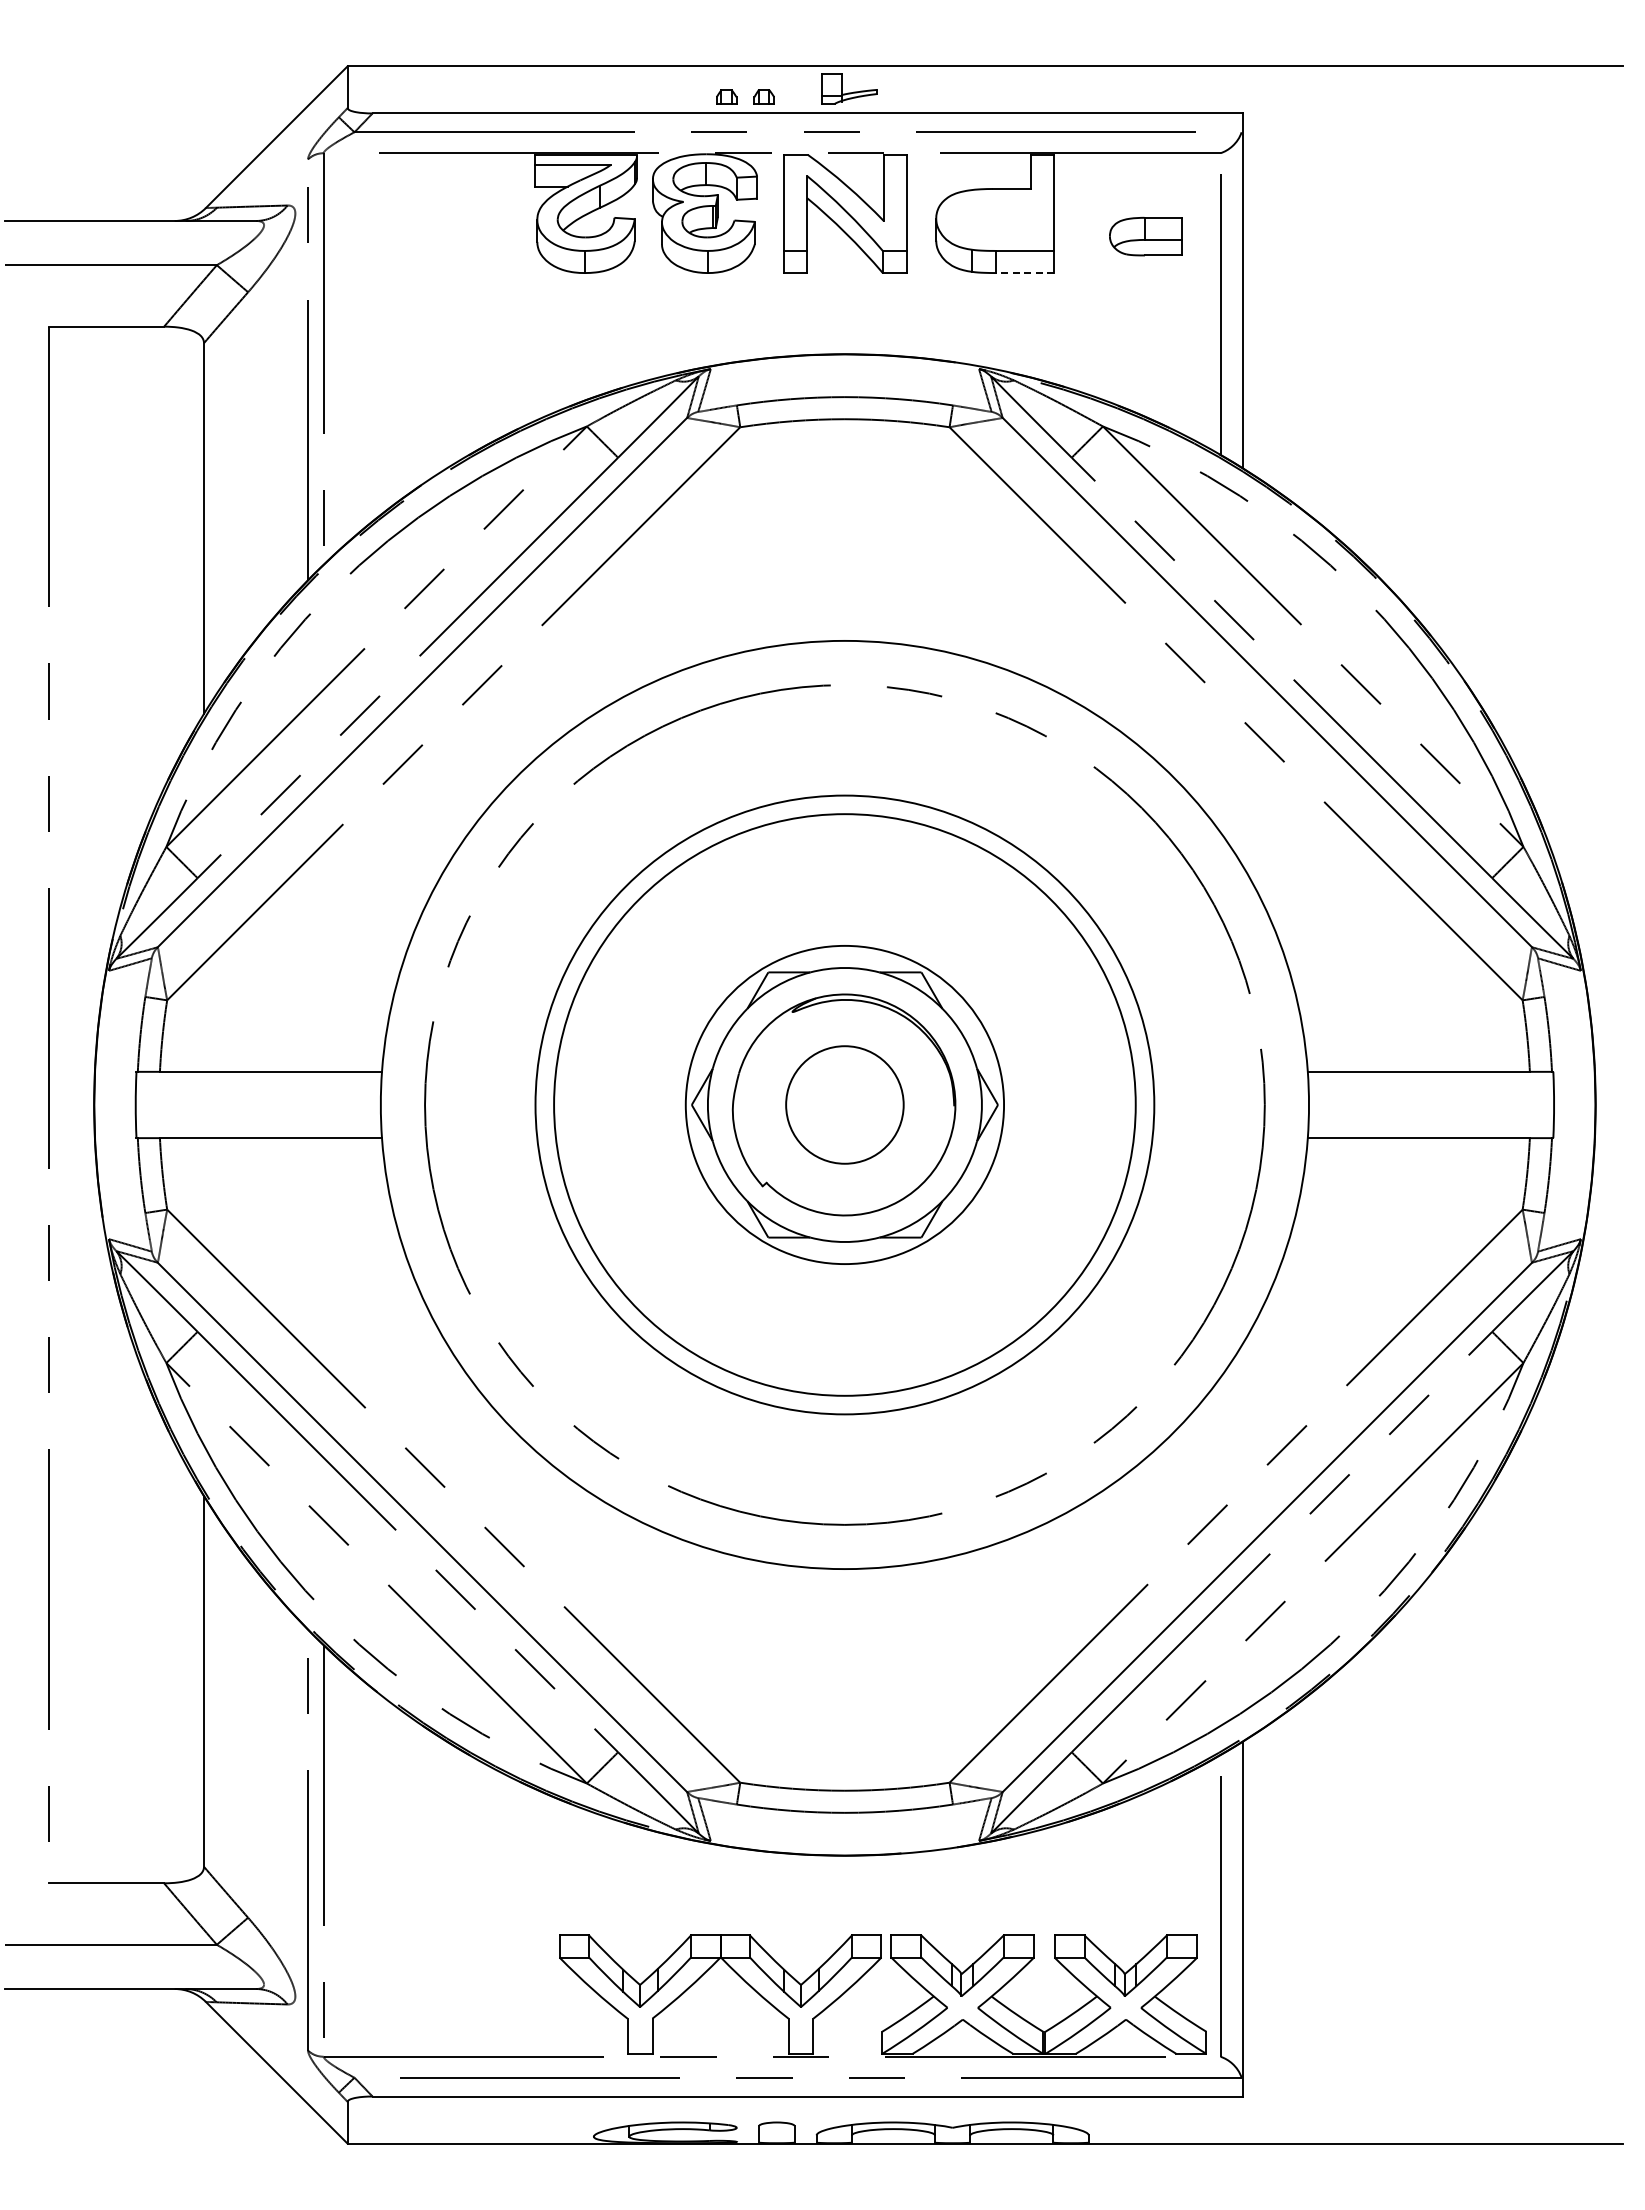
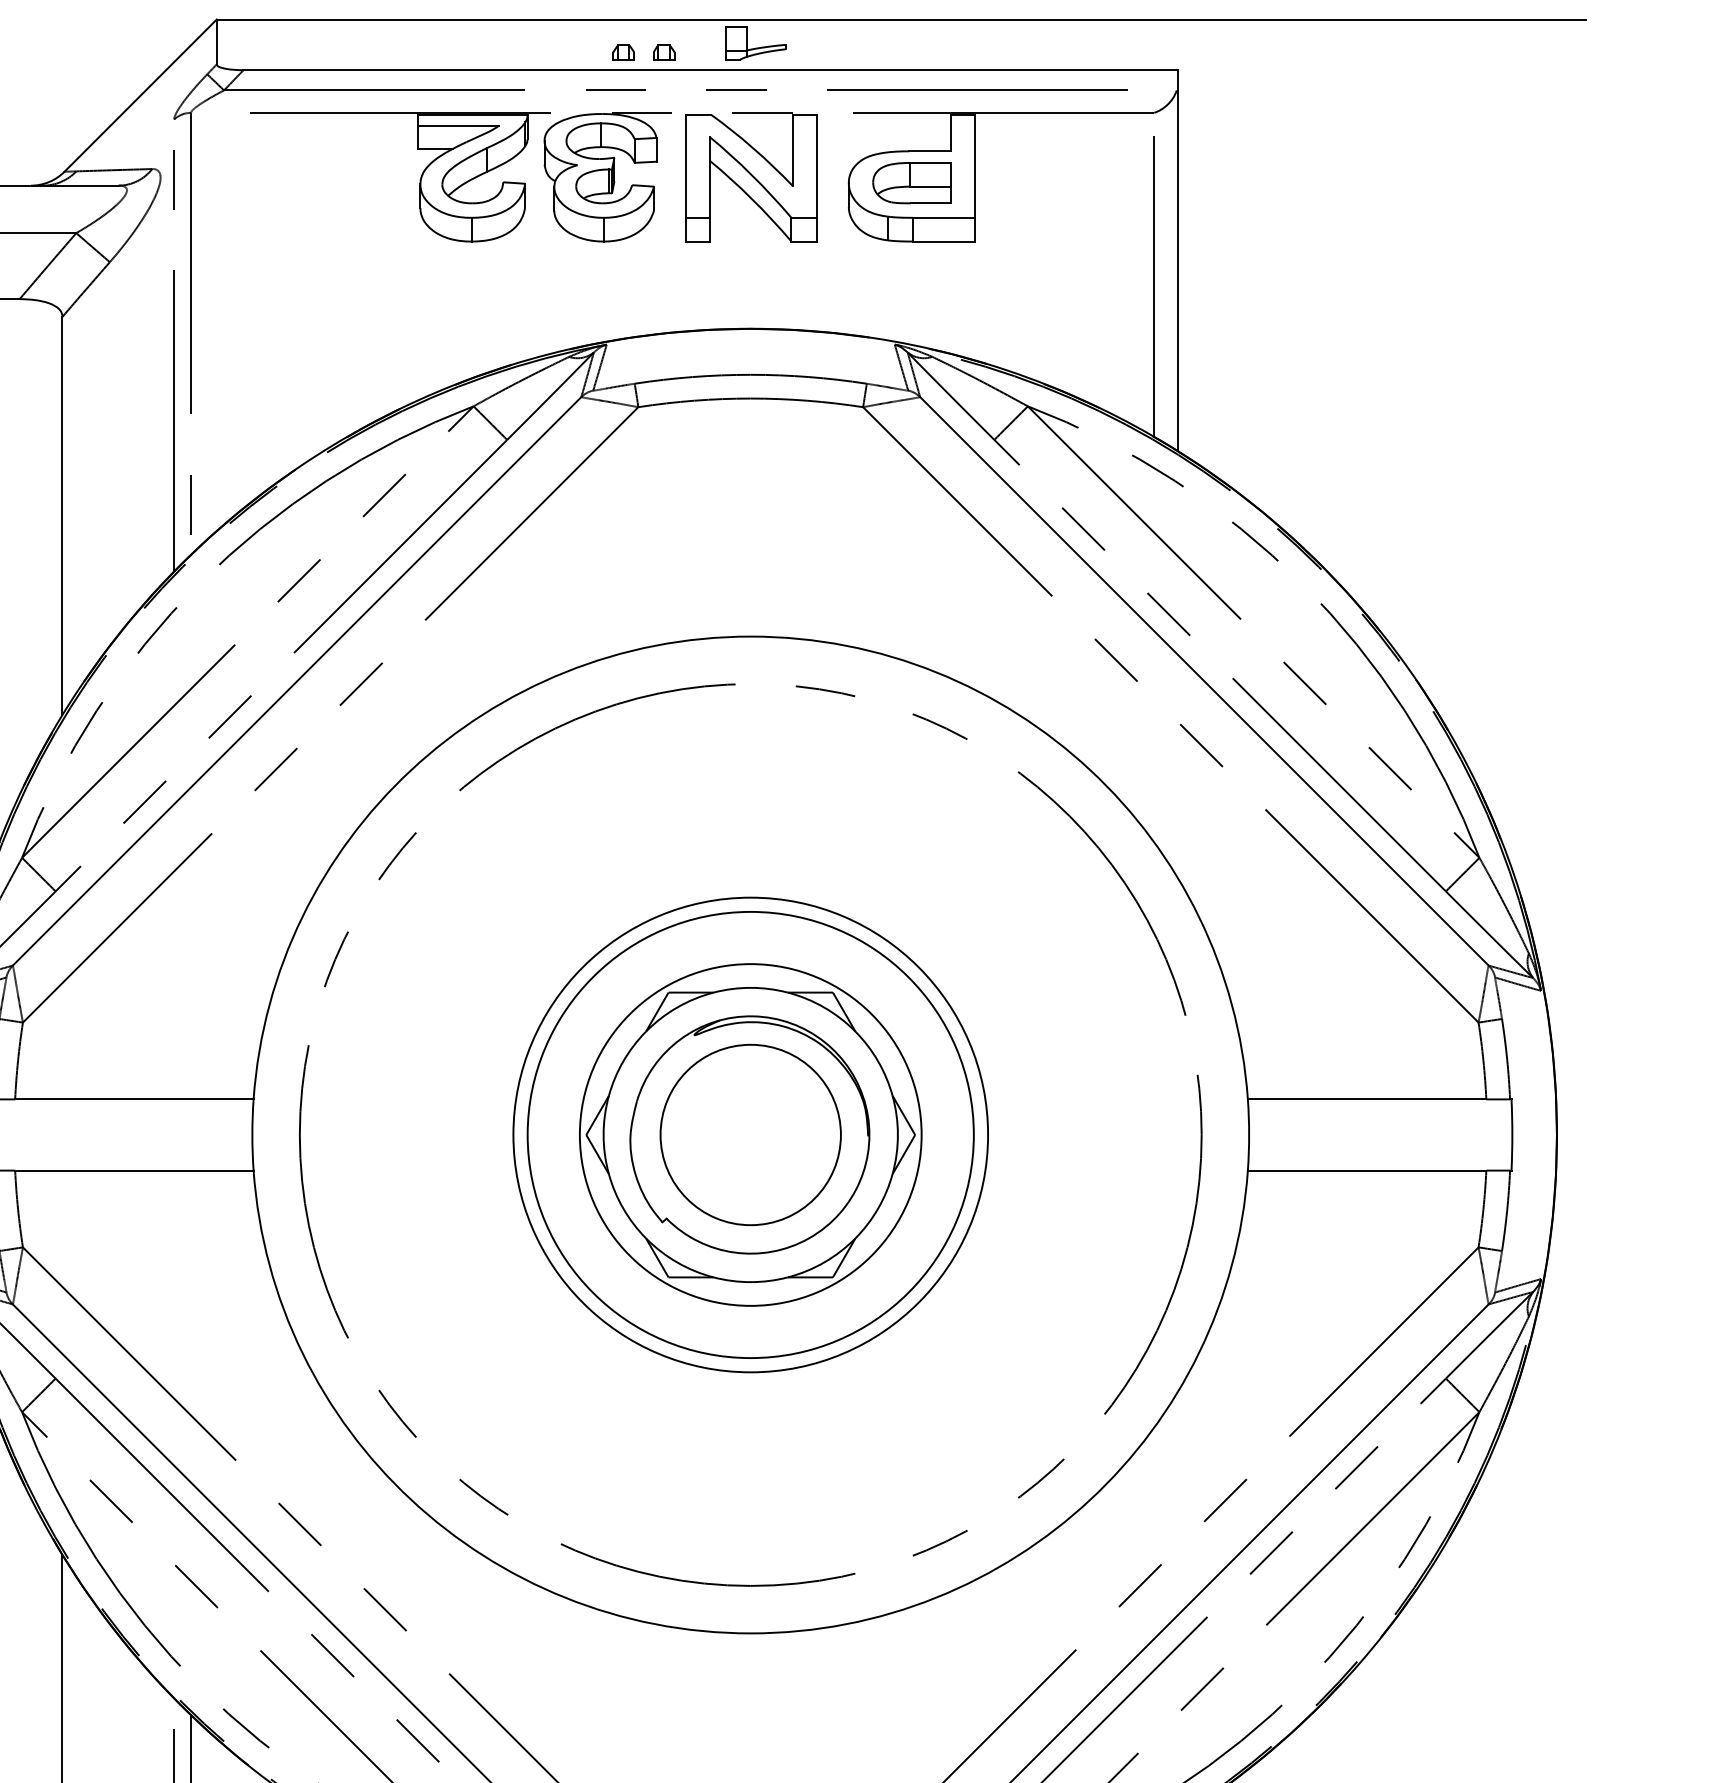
part: (1145, 236) -> (911, 182), moved
line: (1024, 273) -> (943, 242), dashed -> solid
circle: (844, 1104) -> (750, 1134), size x0.71
circle: (844, 1104) -> (750, 1134), size x0.71
circle: (844, 1104) -> (750, 1134), size x1.43

